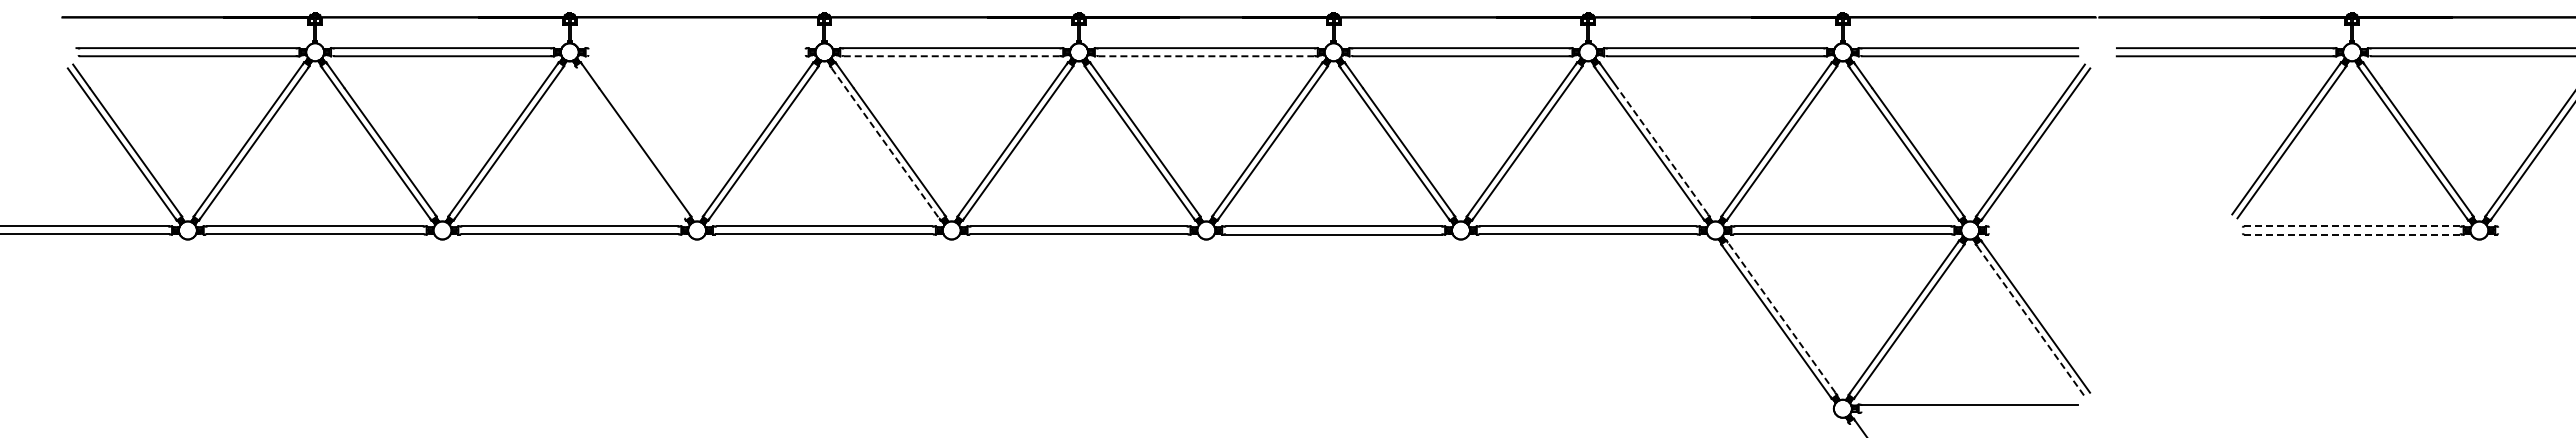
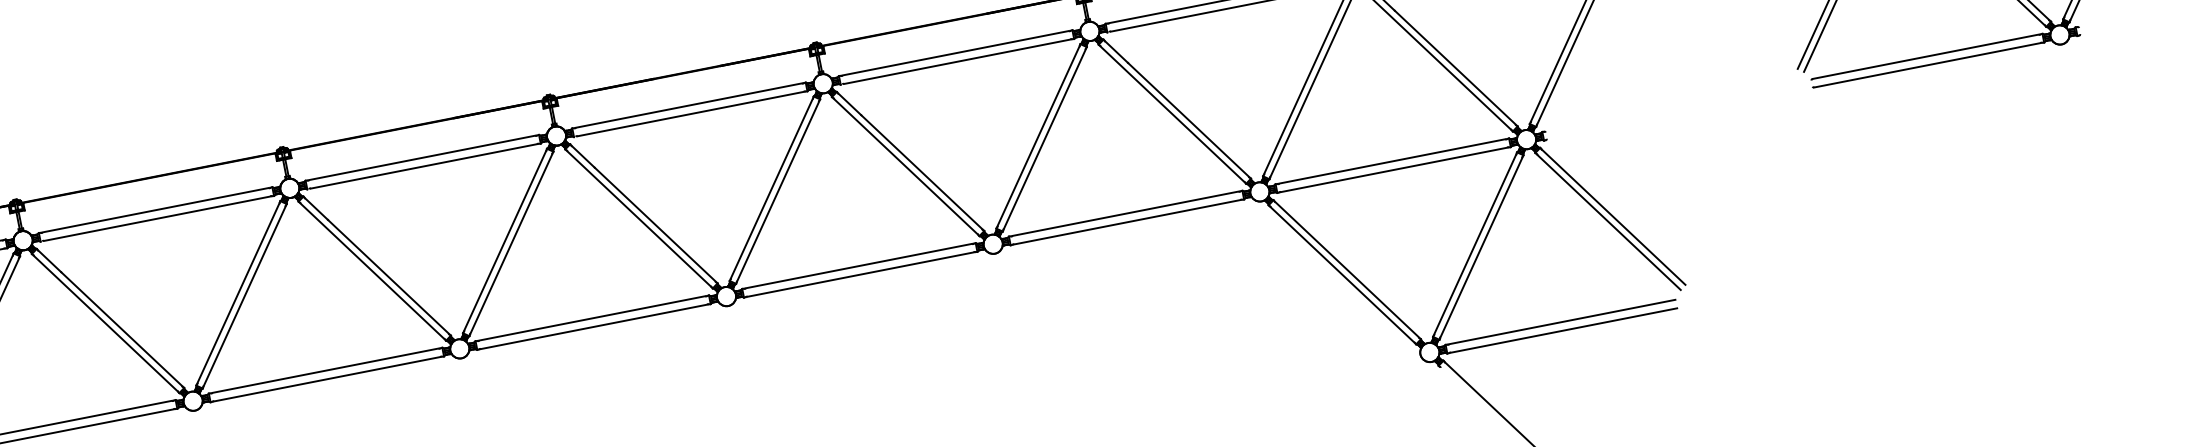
line: (697, 48) -> (156, 210), added
line: (697, 56) -> (157, 218), added
line: (951, 56) -> (423, 166), dashed -> solid
line: (1205, 56) -> (689, 114), dashed -> solid
line: (630, 143) -> (105, 323), added
line: (885, 143) -> (372, 271), dashed -> solid
line: (1662, 151) -> (1188, 120), dashed -> solid
line: (2352, 226) -> (1926, 56), dashed -> solid
line: (2351, 234) -> (1926, 65), dashed -> solid
line: (1781, 317) -> (1346, 269), dashed -> solid
line: (2031, 322) -> (1609, 223), dashed -> solid
line: (1970, 412) -> (1564, 330), added

